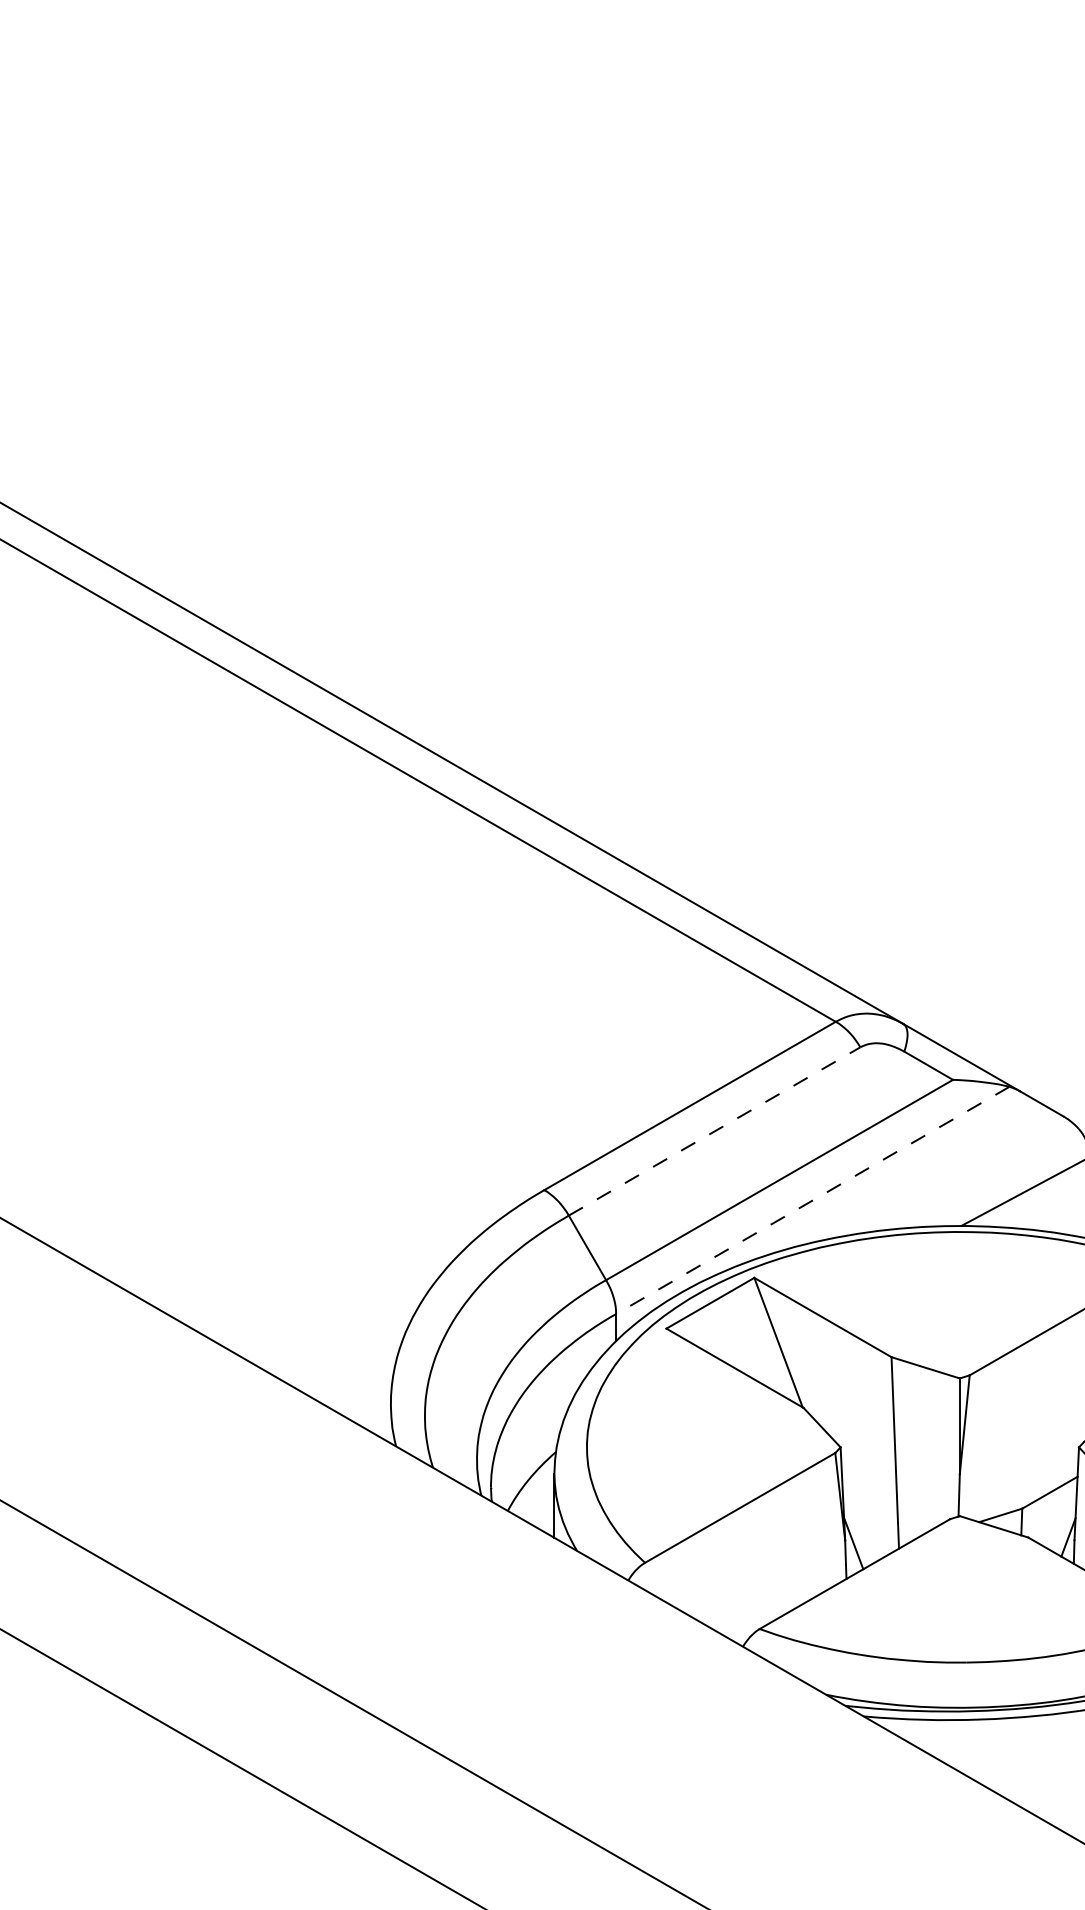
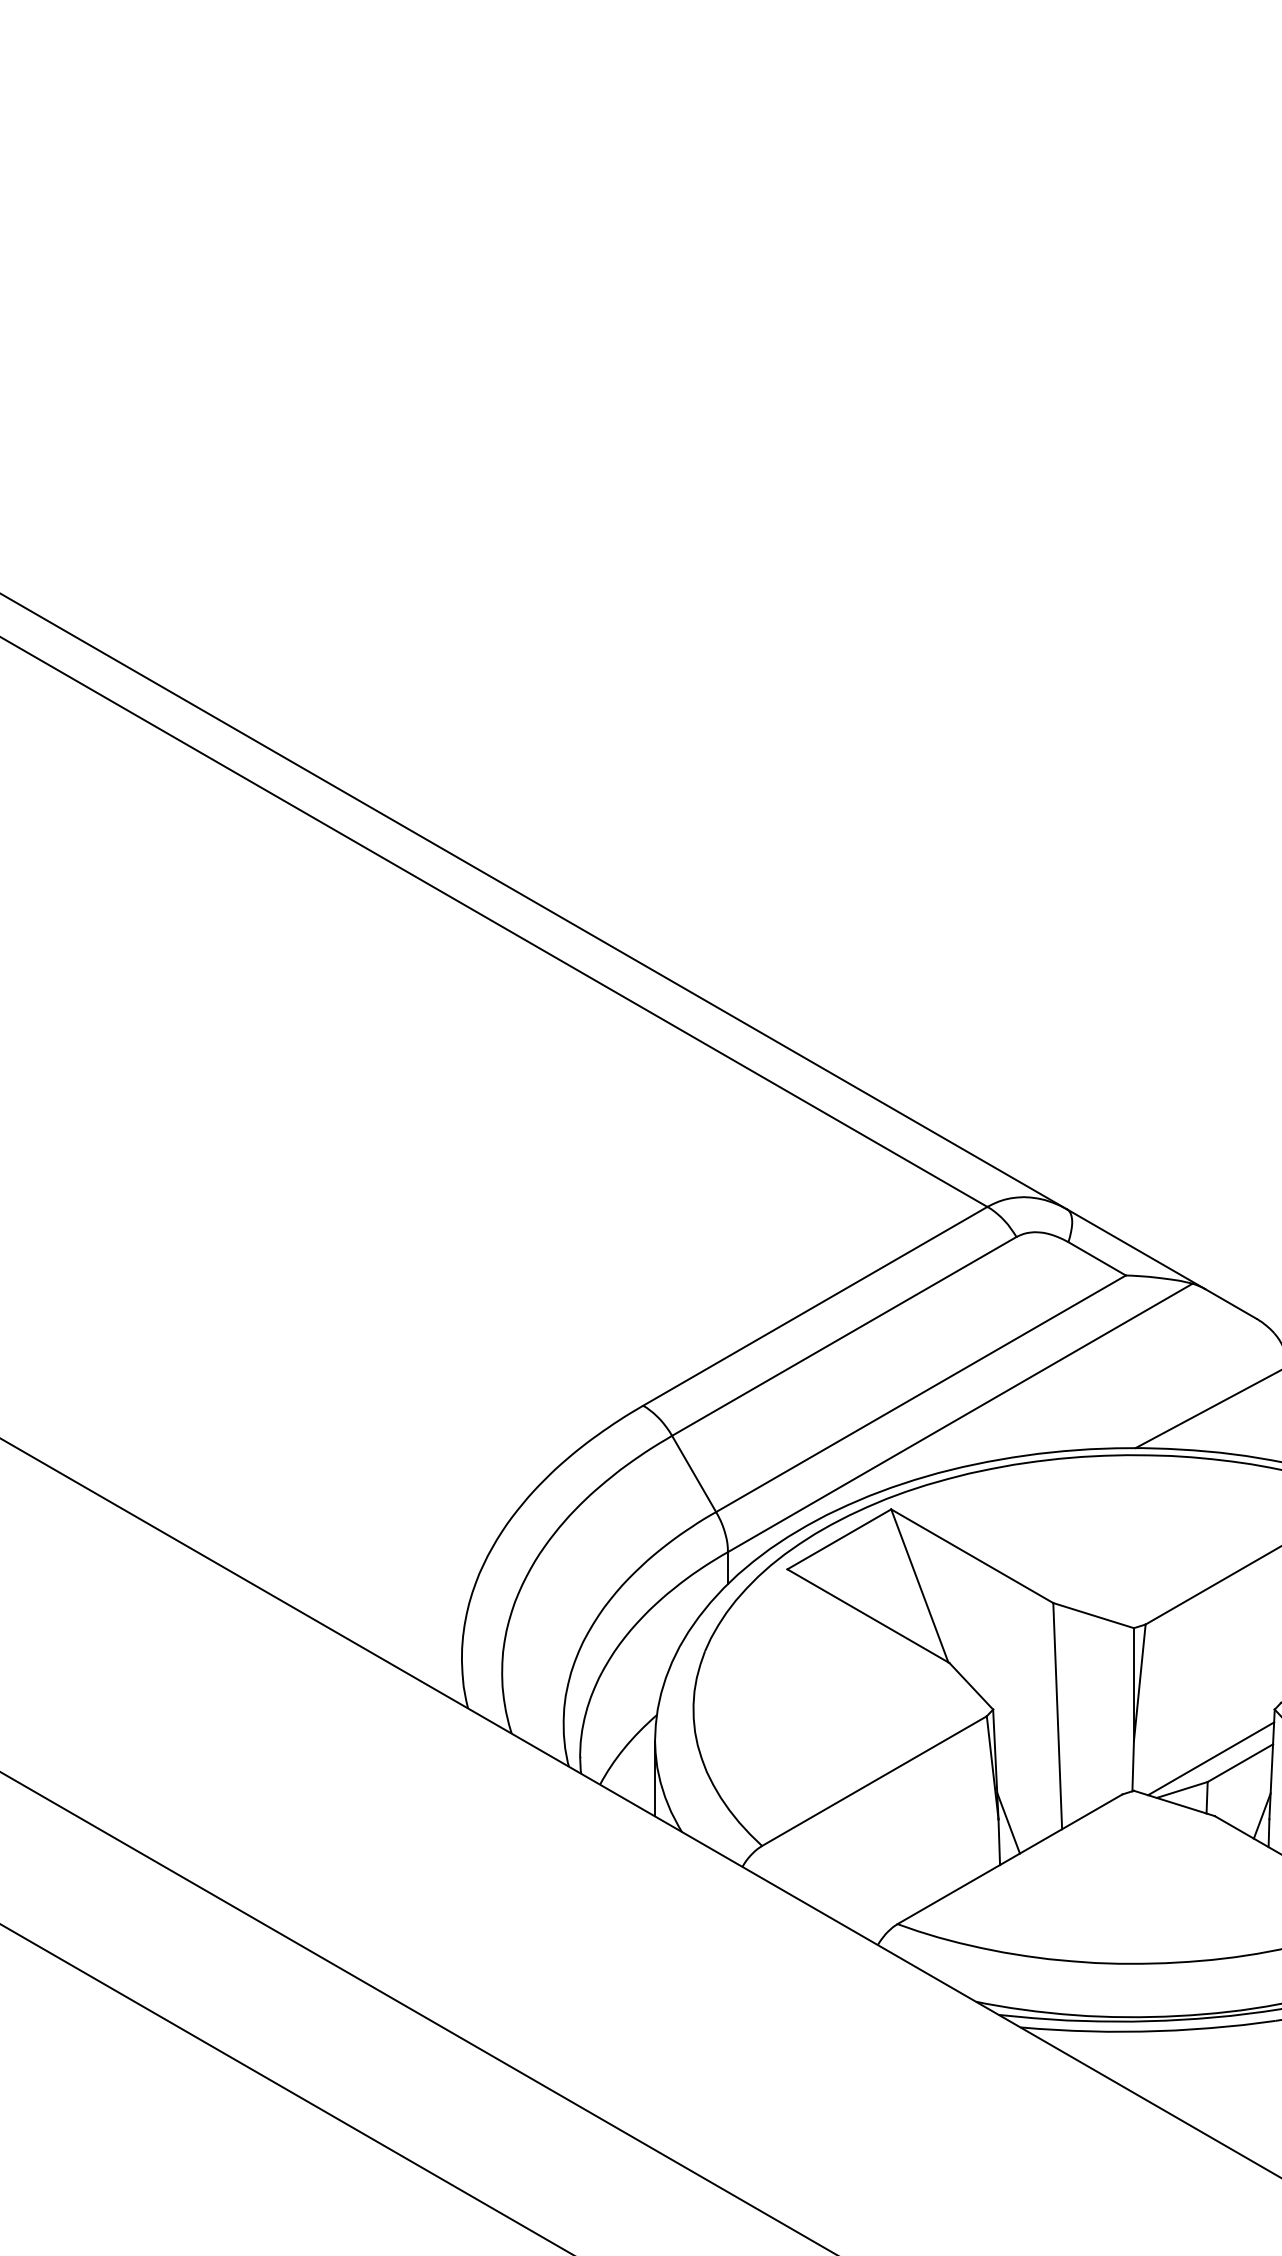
line: (714, 1131) -> (844, 1336), dashed -> solid
line: (812, 1200) -> (959, 1418), dashed -> solid
line: (1025, 1488) -> (1211, 1758), added

